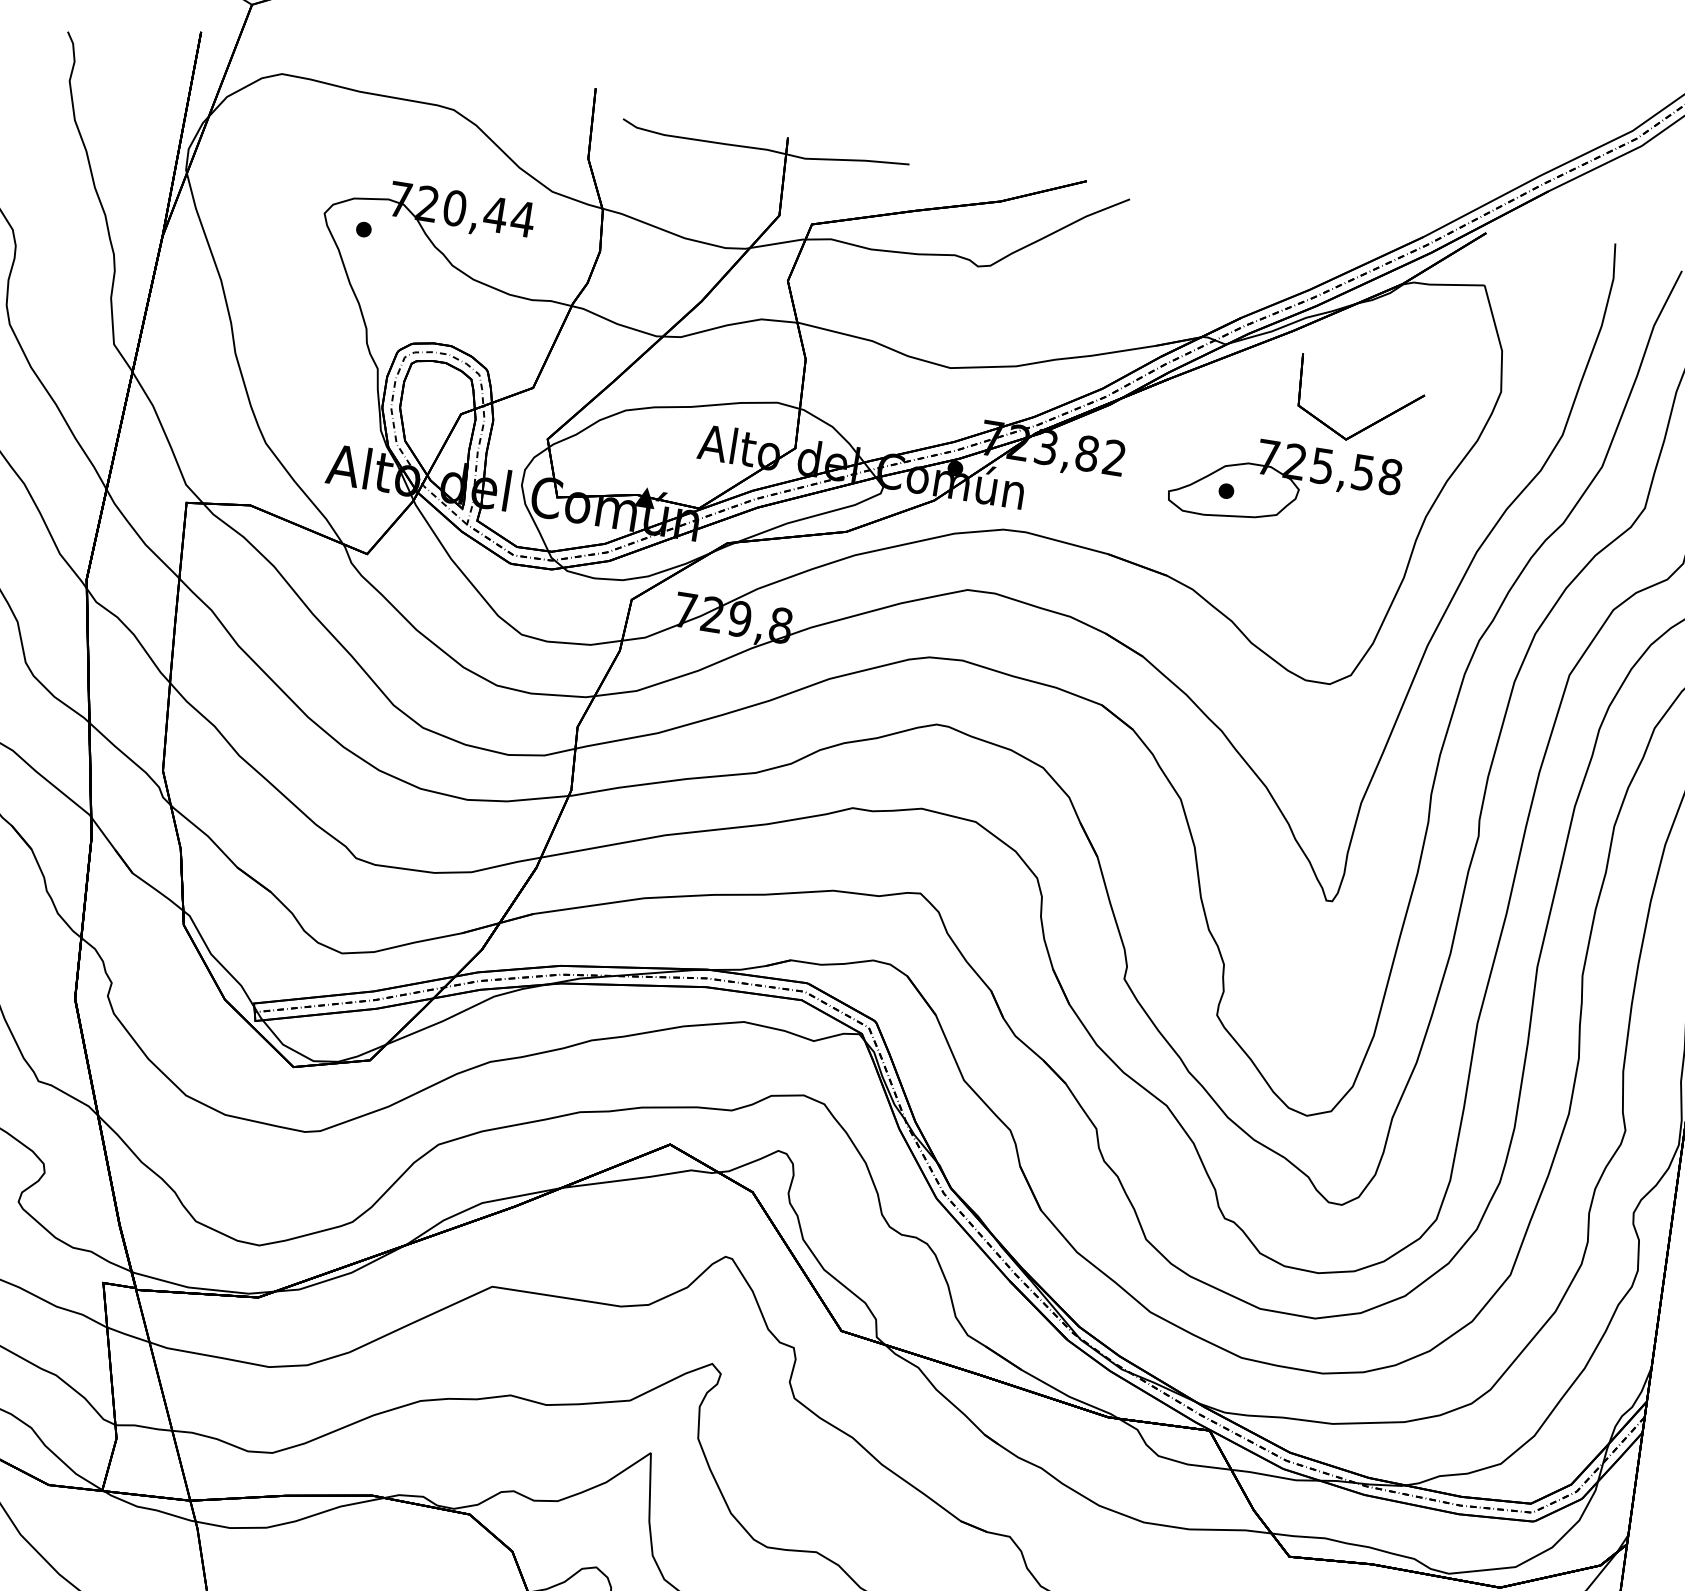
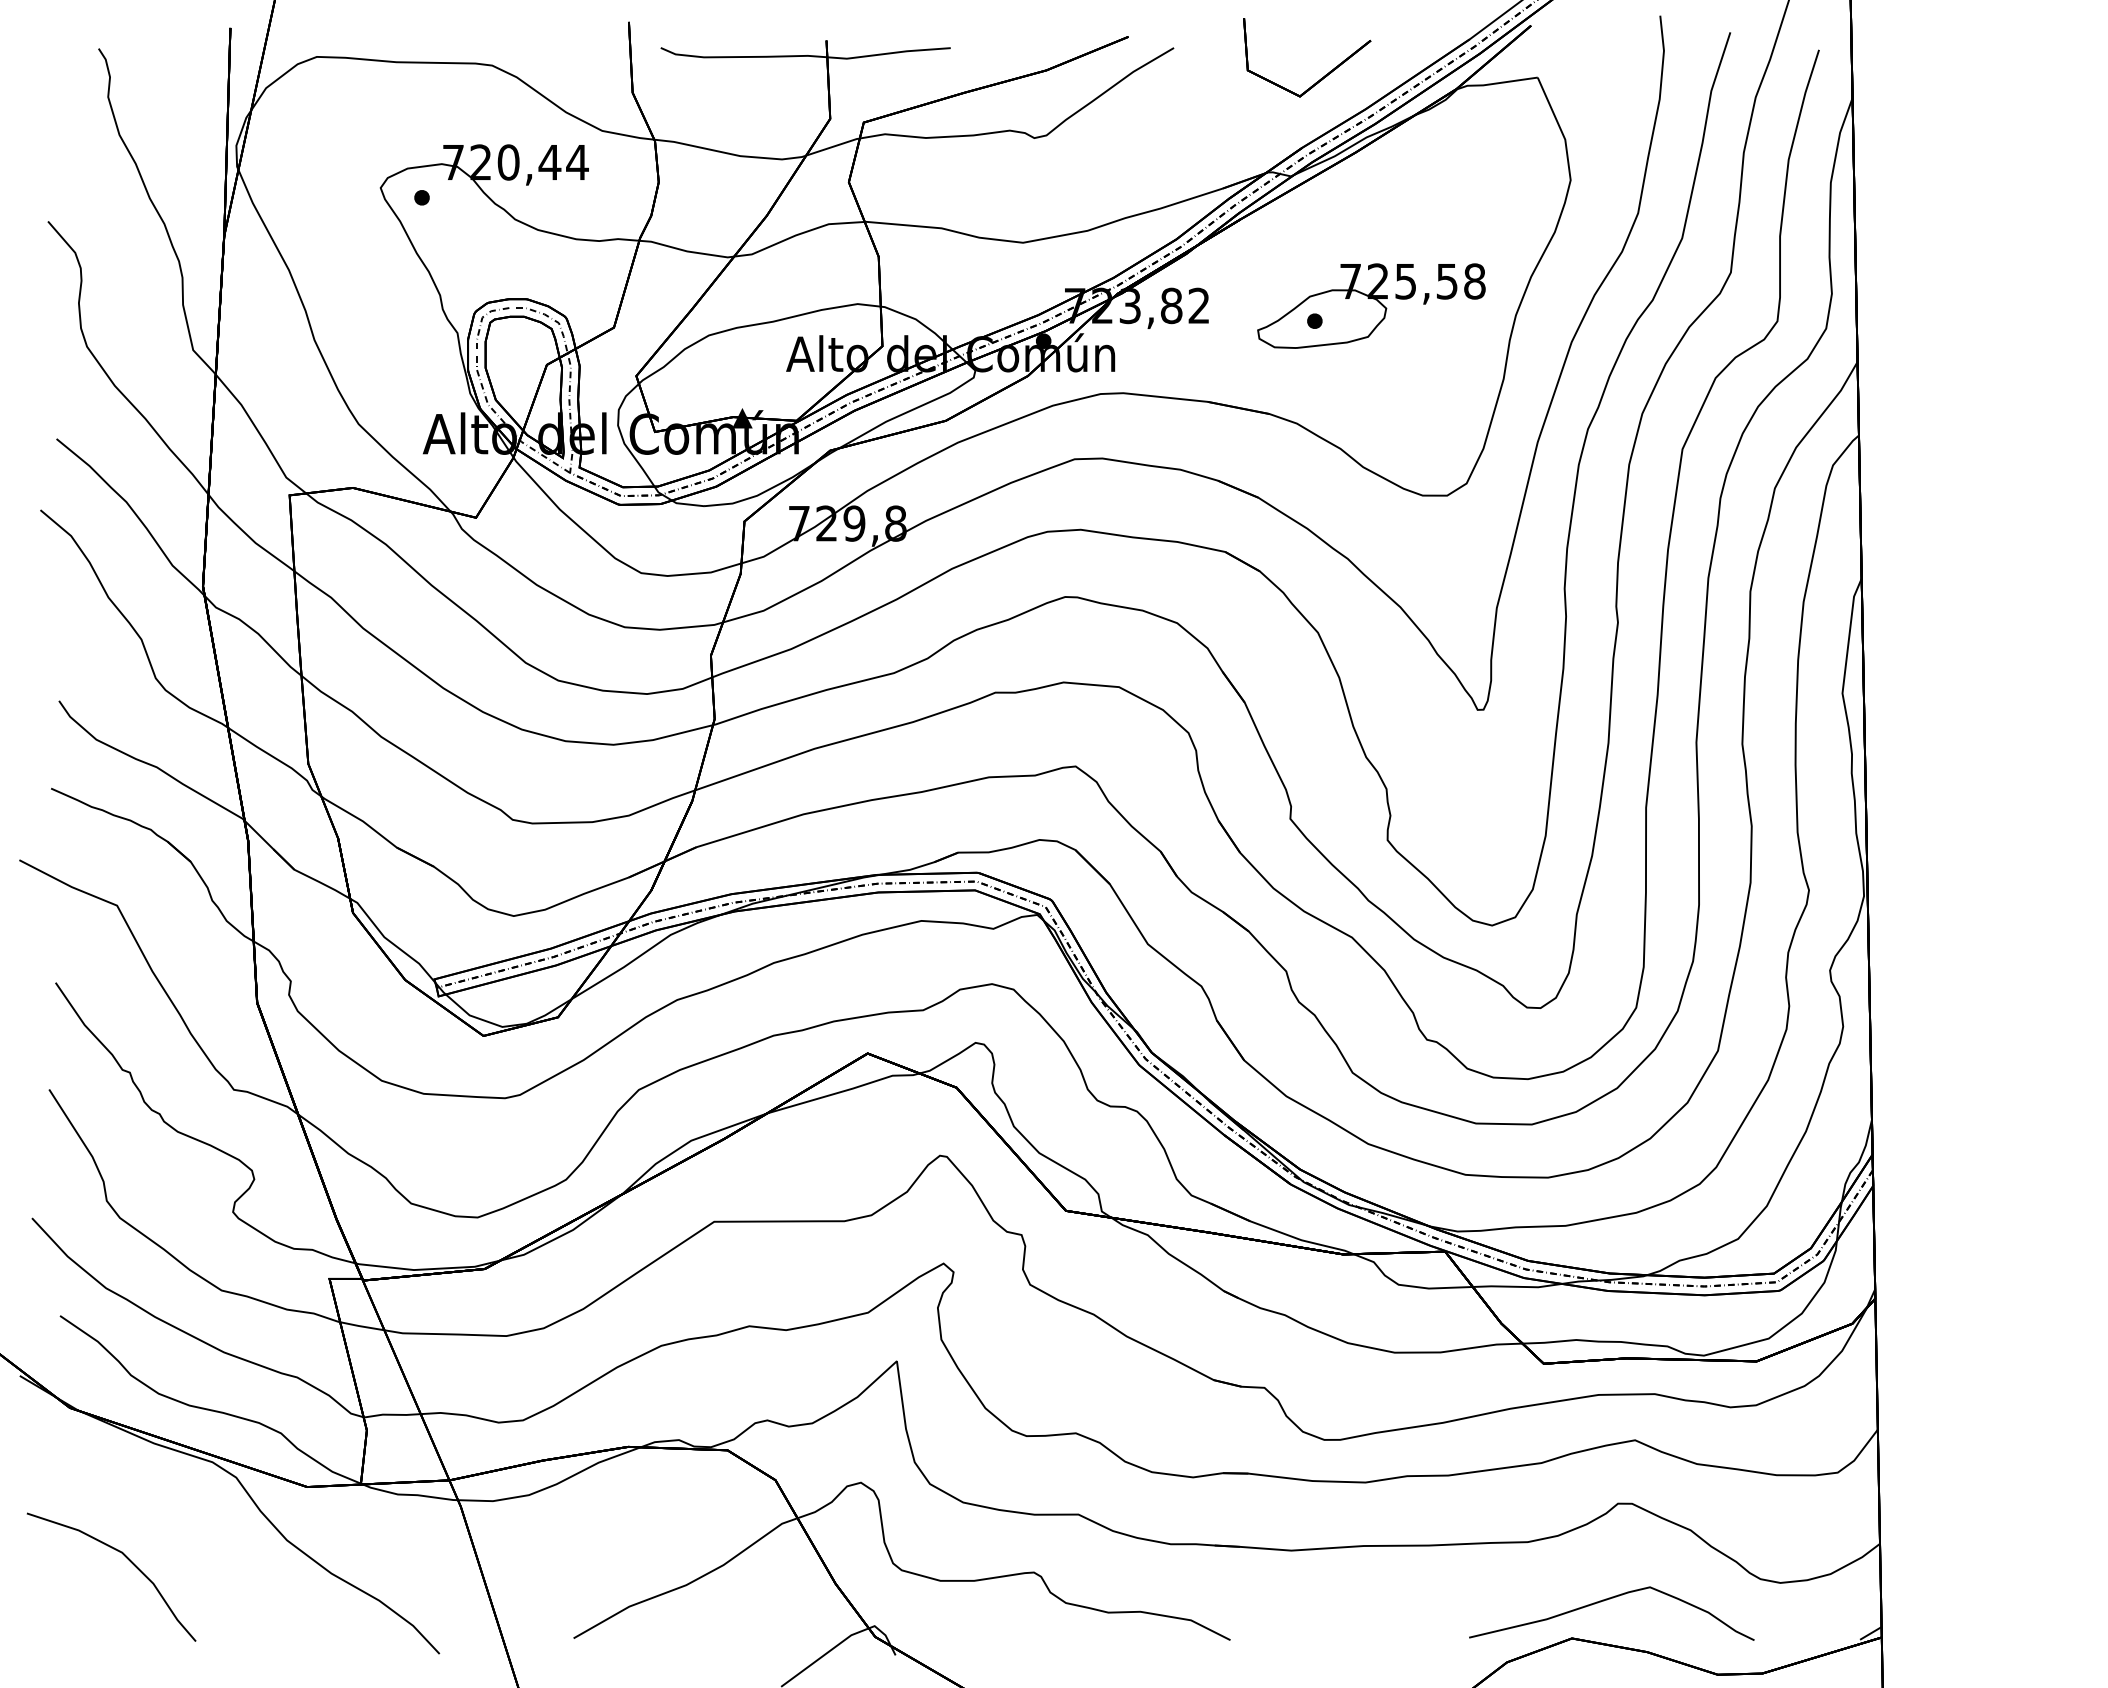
part: (1369, 425) -> (1320, 78), moved

